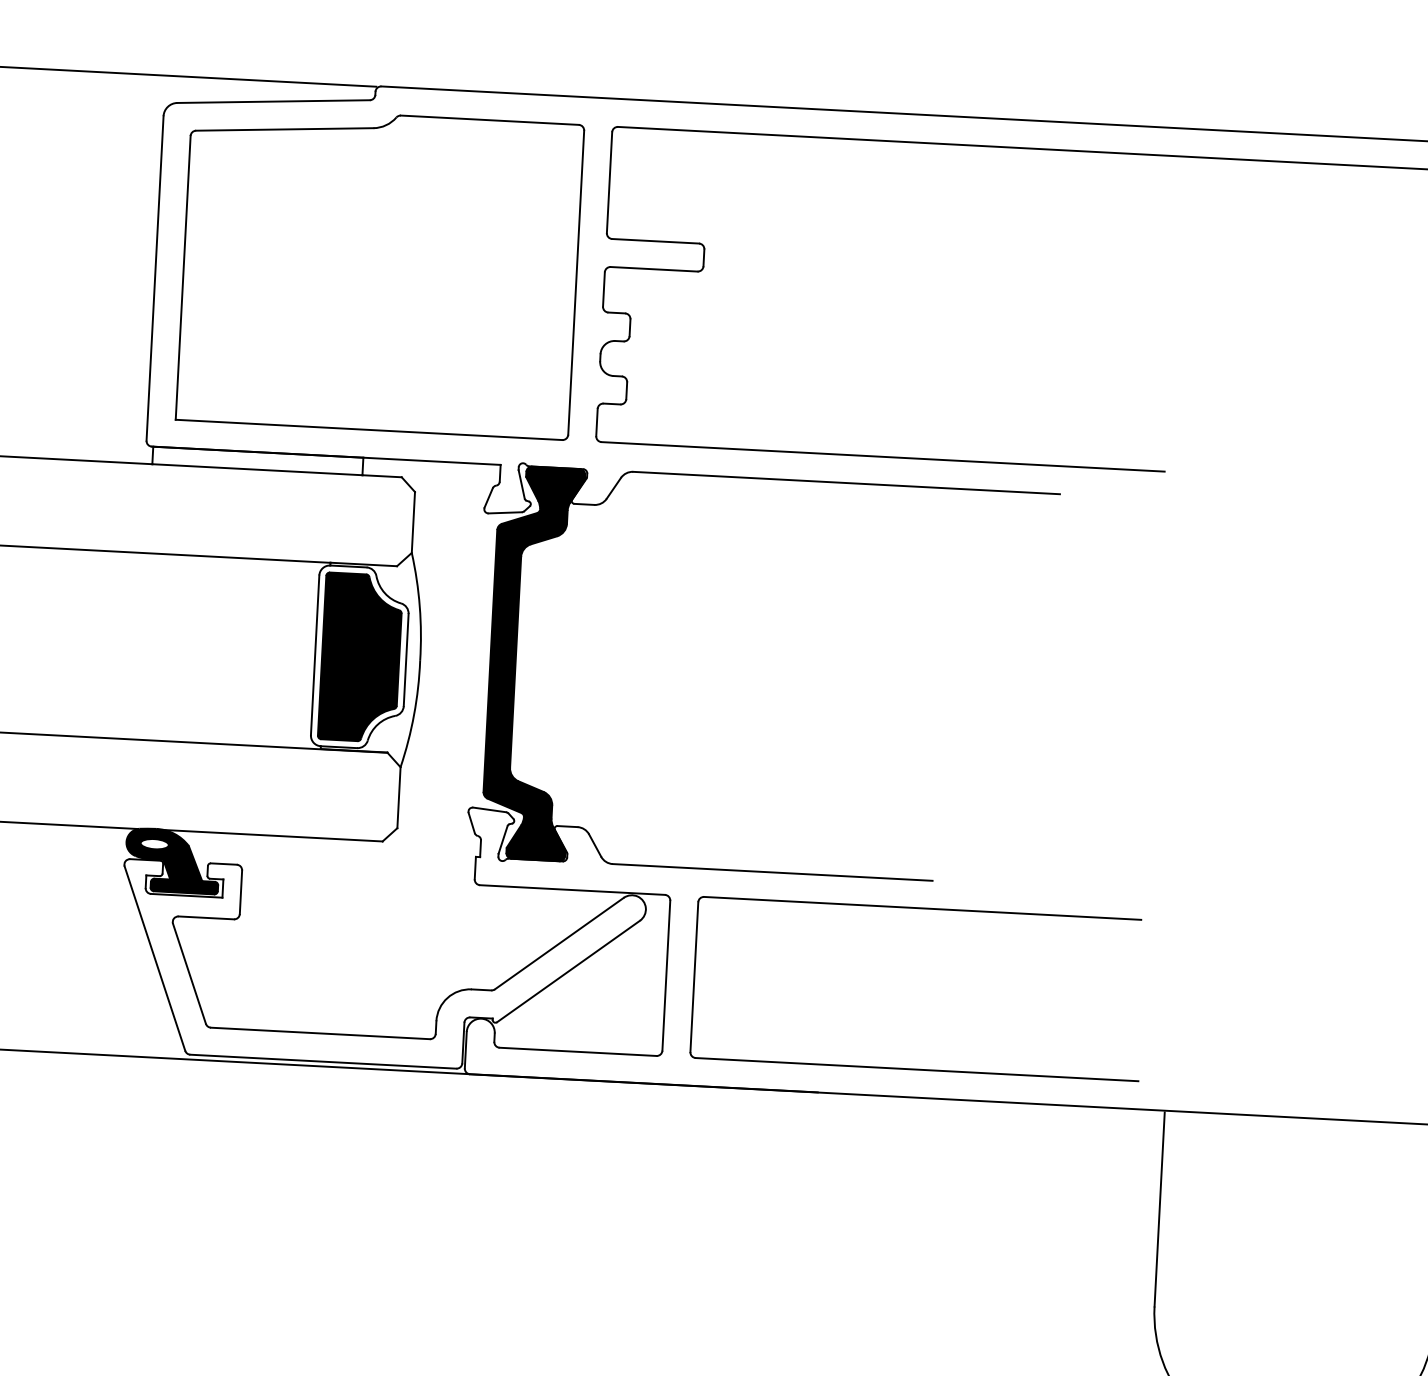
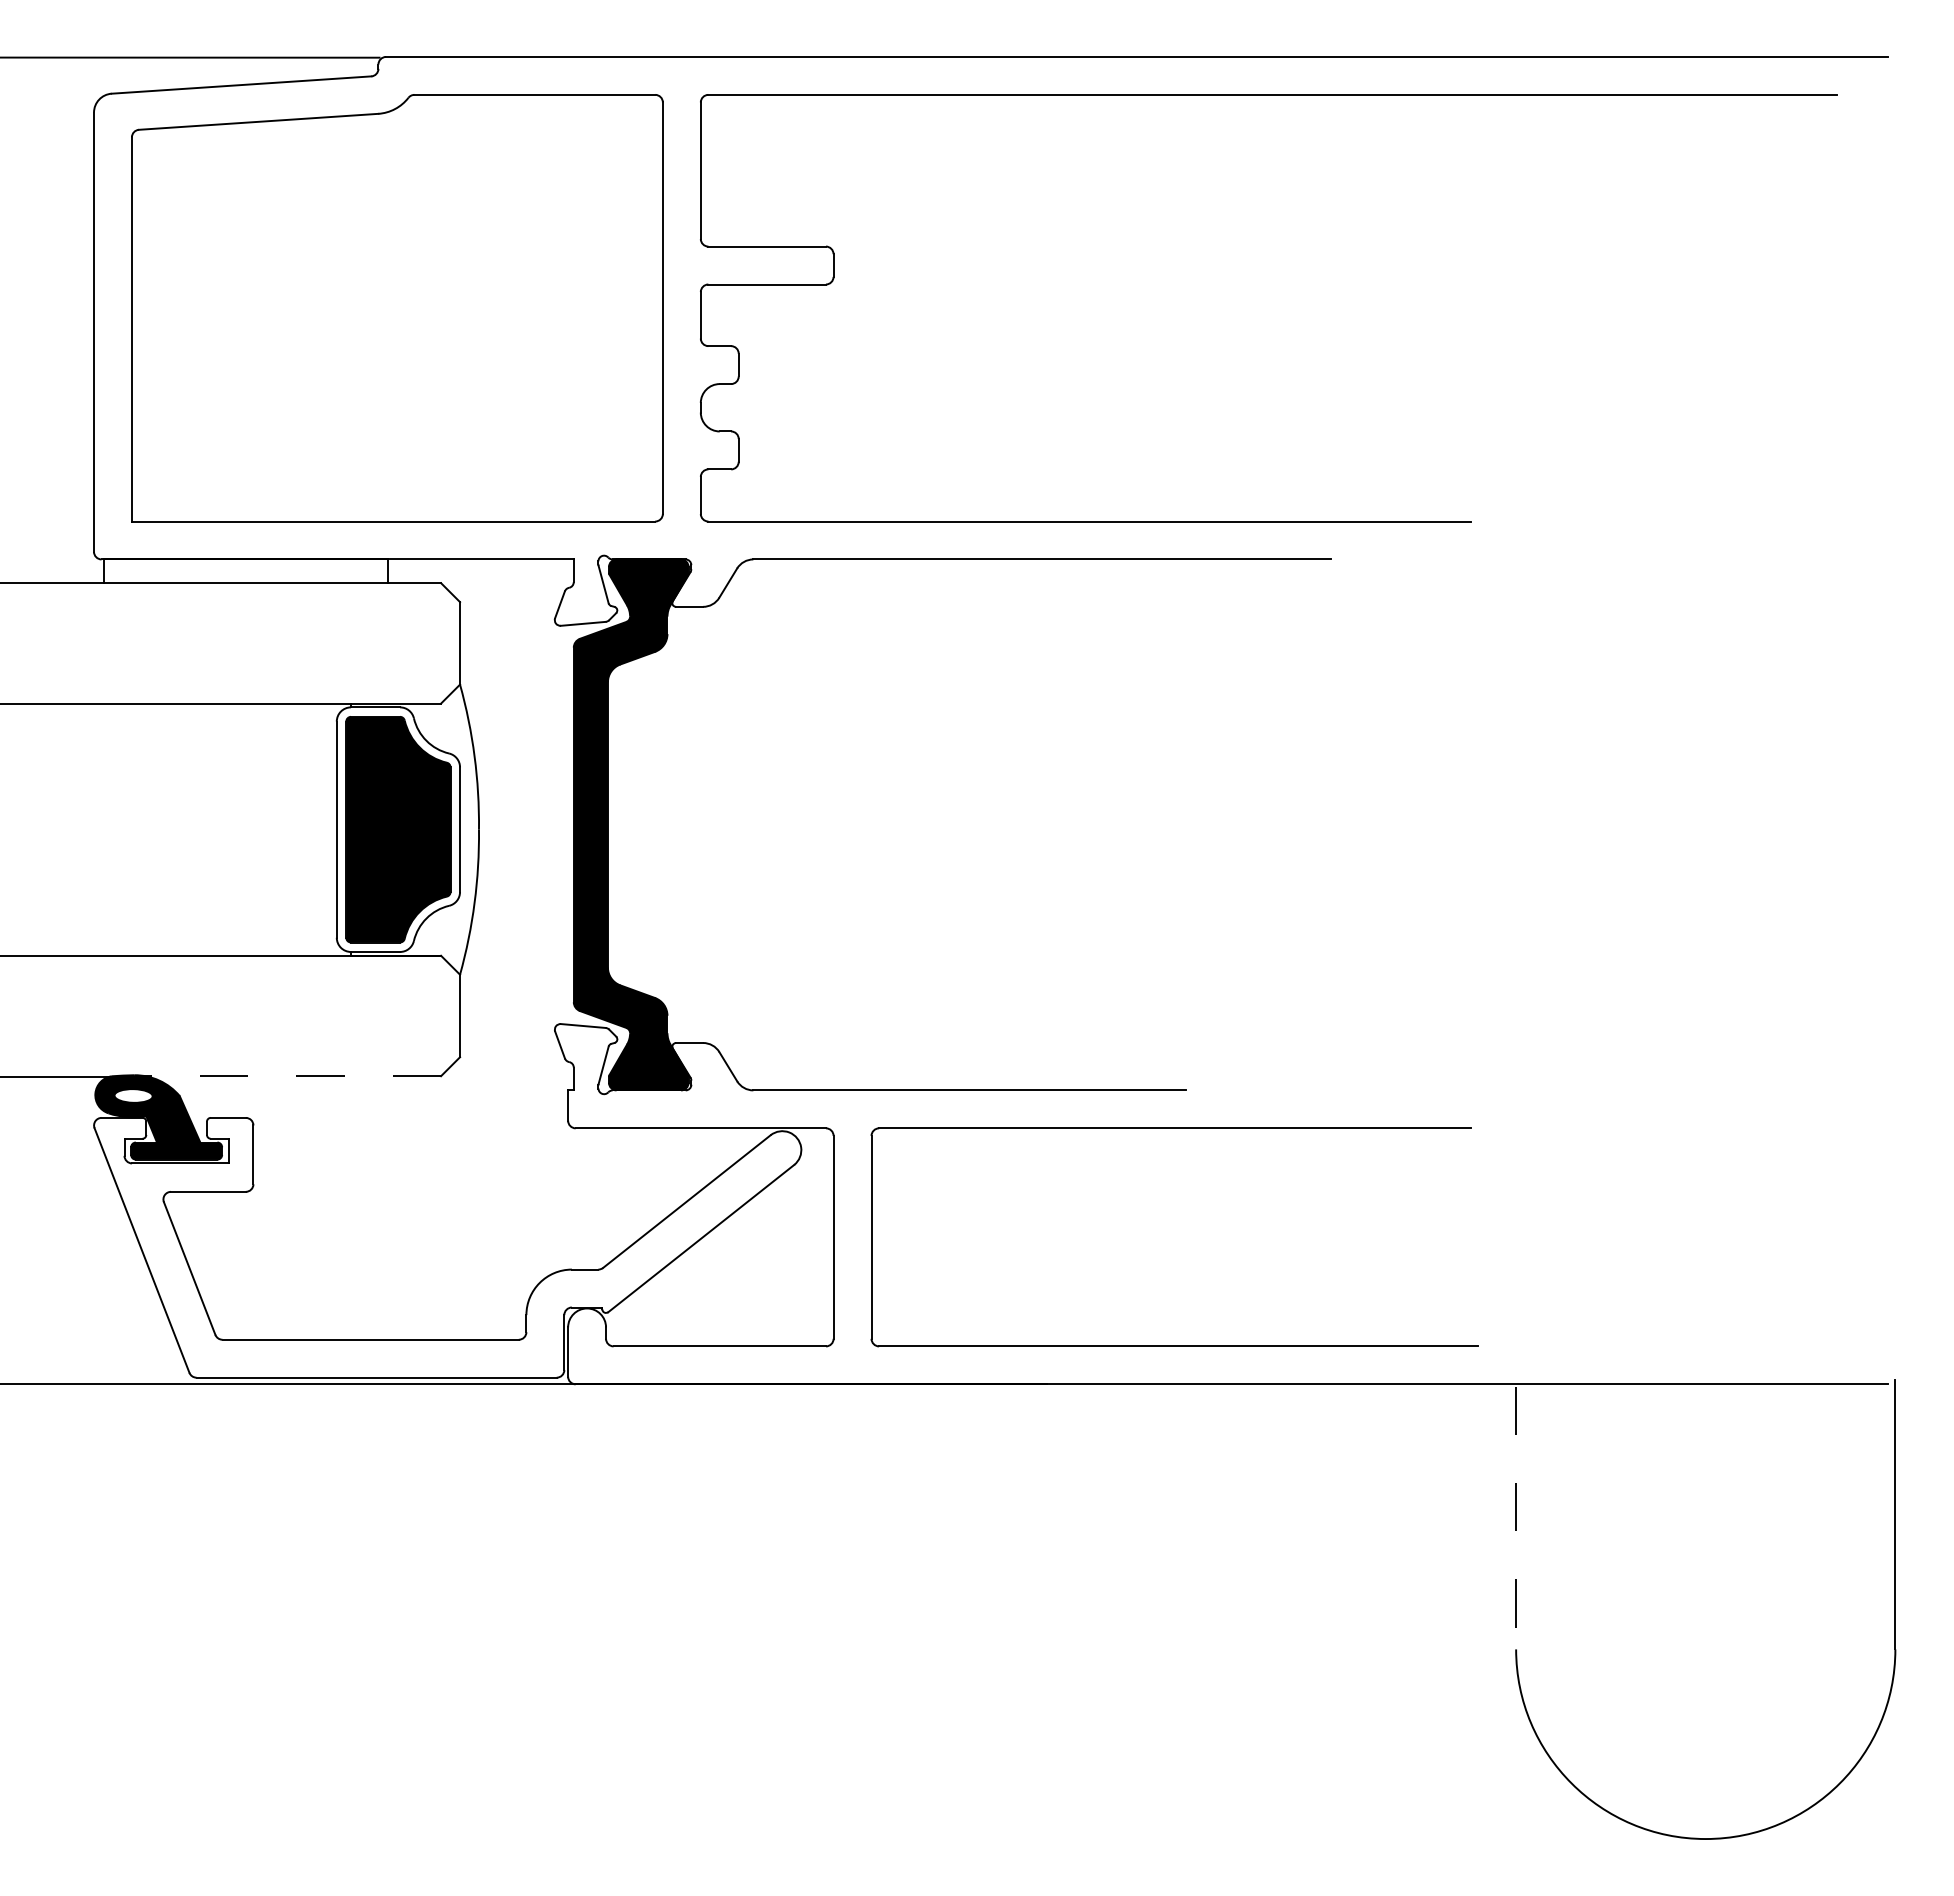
line: (272, 835) -> (292, 1076), solid -> dashed
line: (1159, 1209) -> (1516, 1518), solid -> dashed

